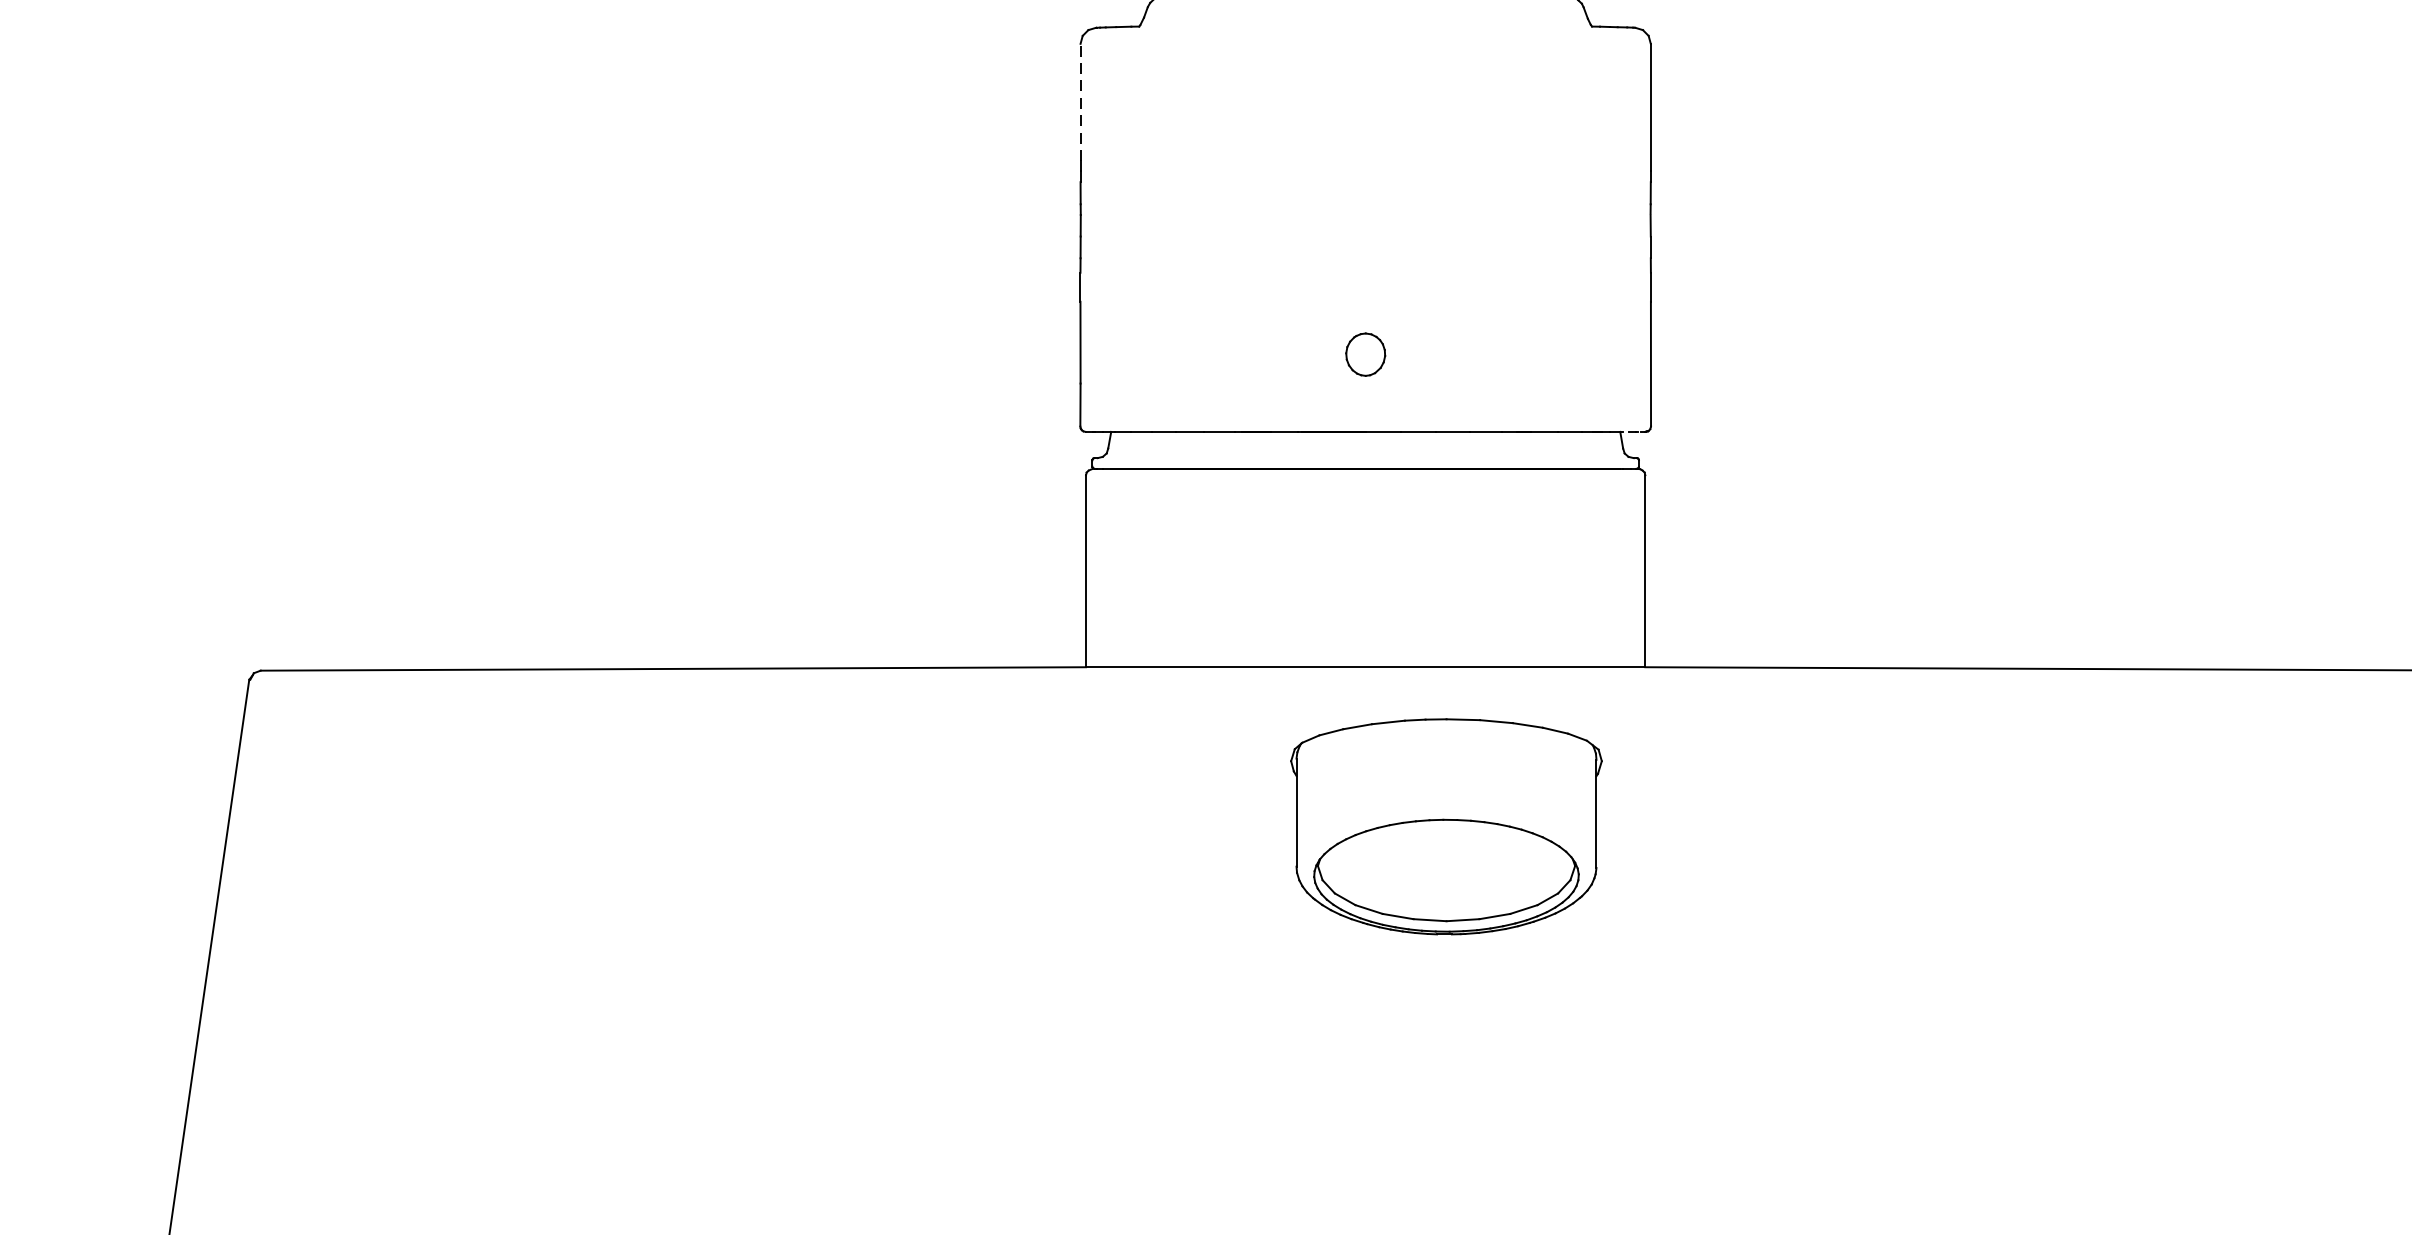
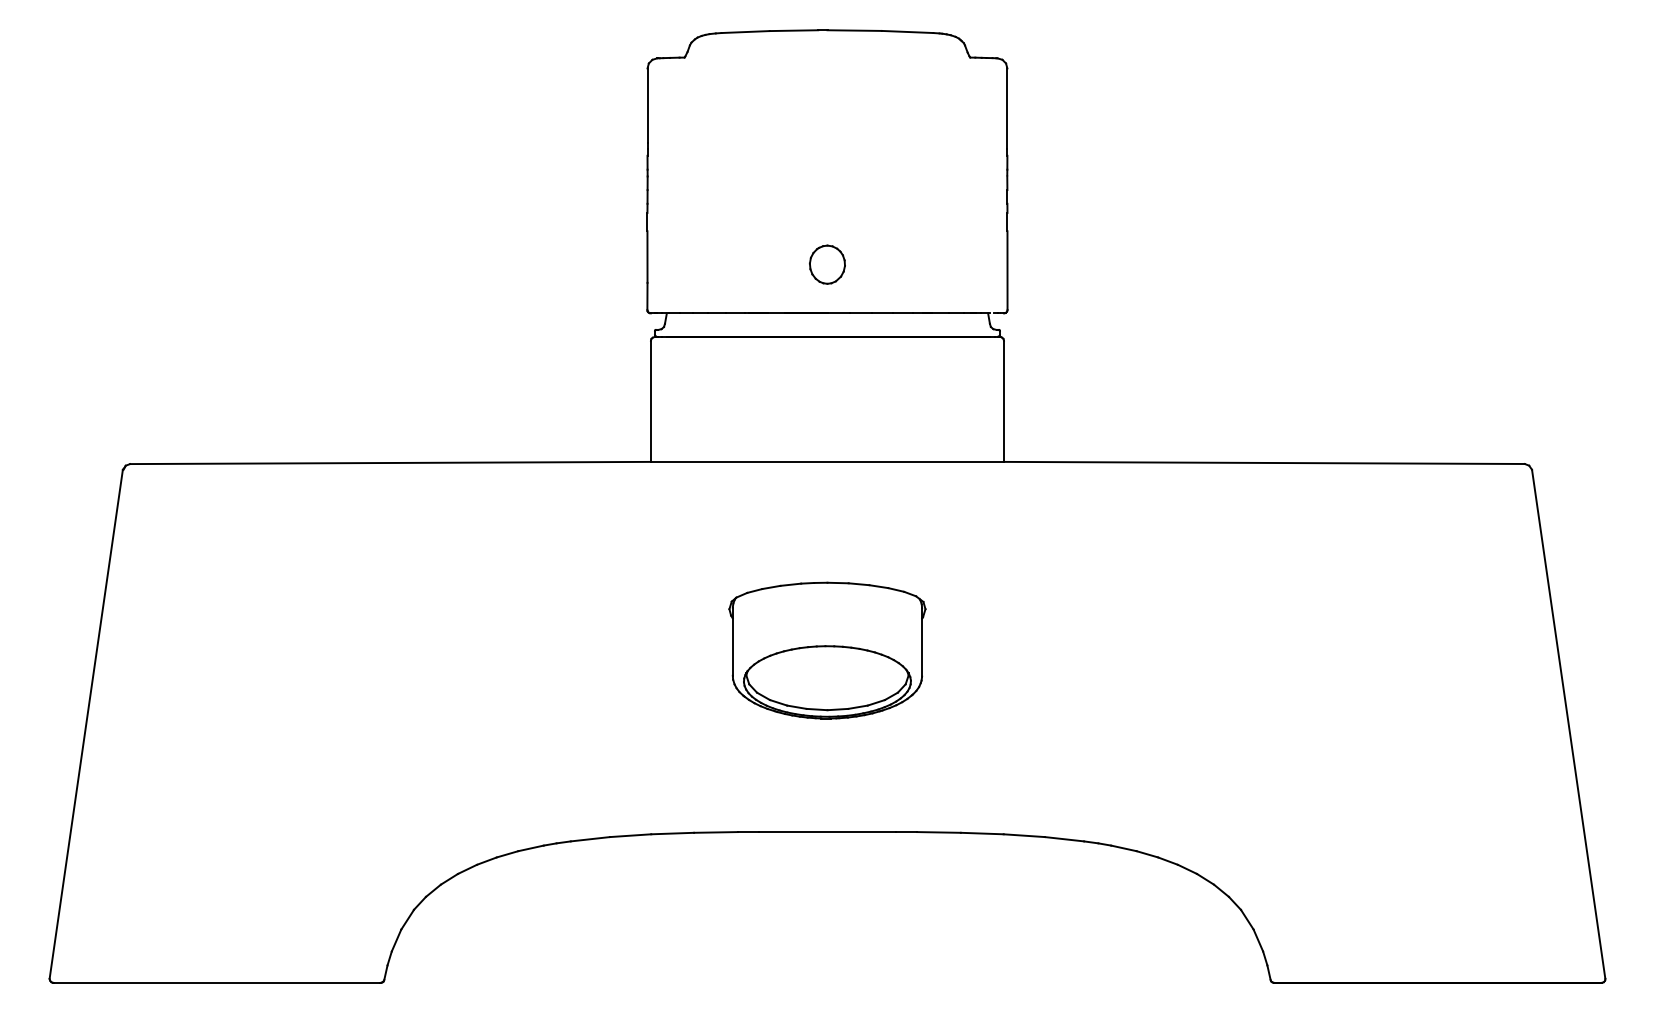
line: (1080, 102) -> (647, 105), dashed -> solid
part: (1365, 354) -> (827, 264), size x1.43
part: (1446, 826) -> (827, 650), moved

